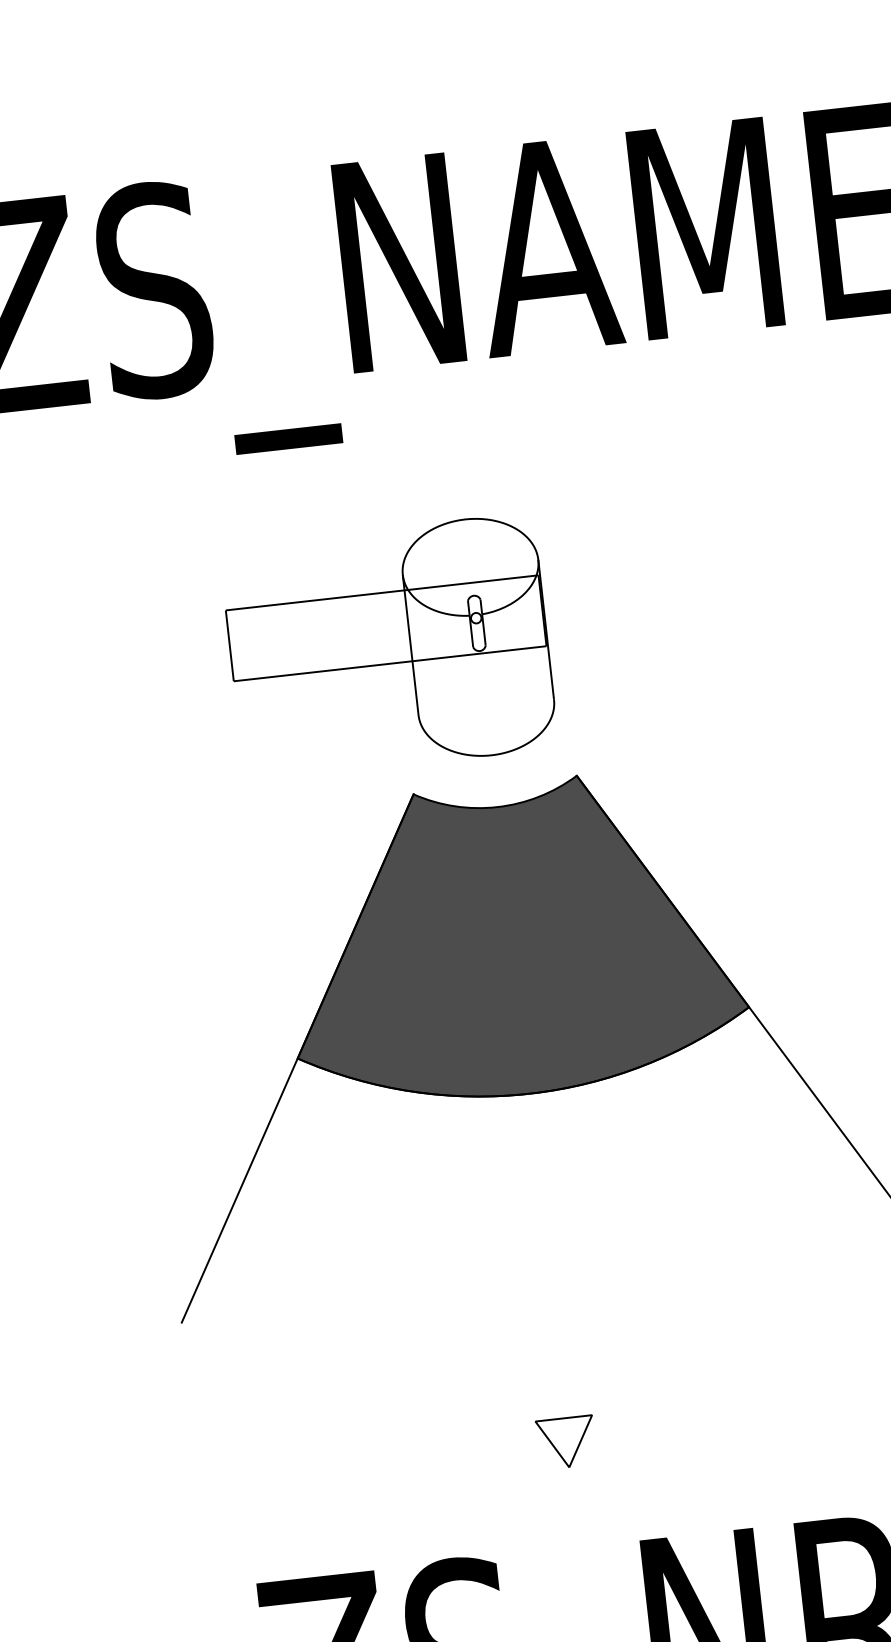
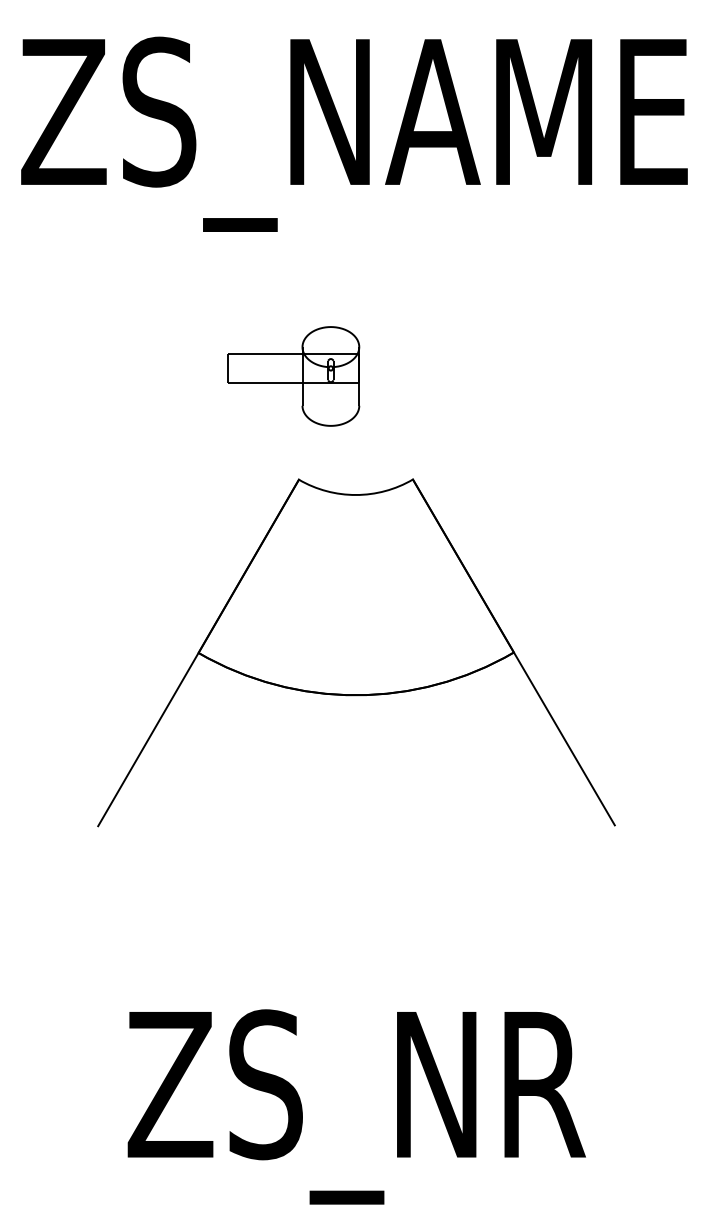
part: (389, 647) -> (293, 376), size x0.6
fill: (511, 939) -> (355, 587), removed
part: (565, 1442) -> (353, 938), removed

